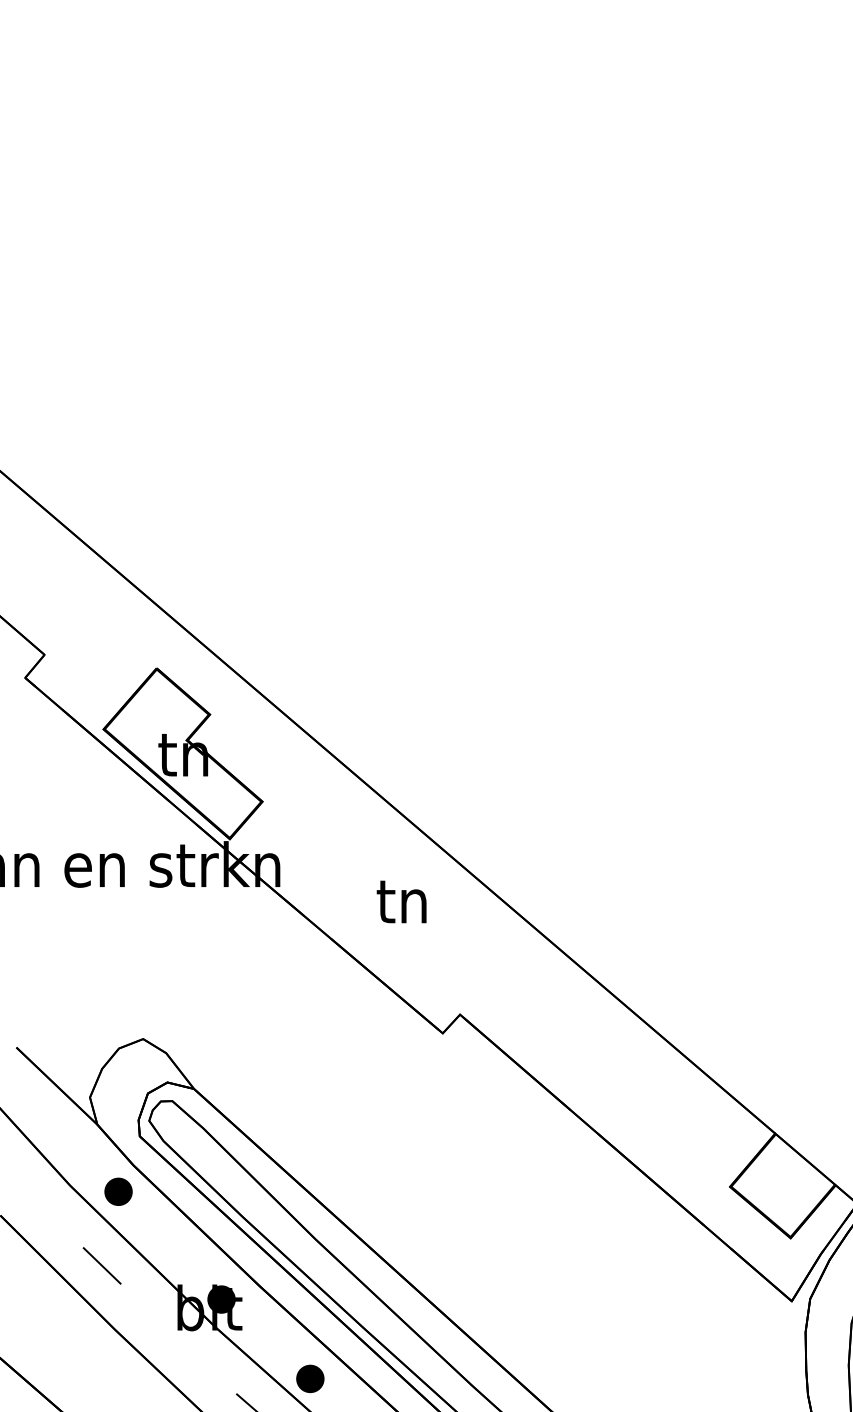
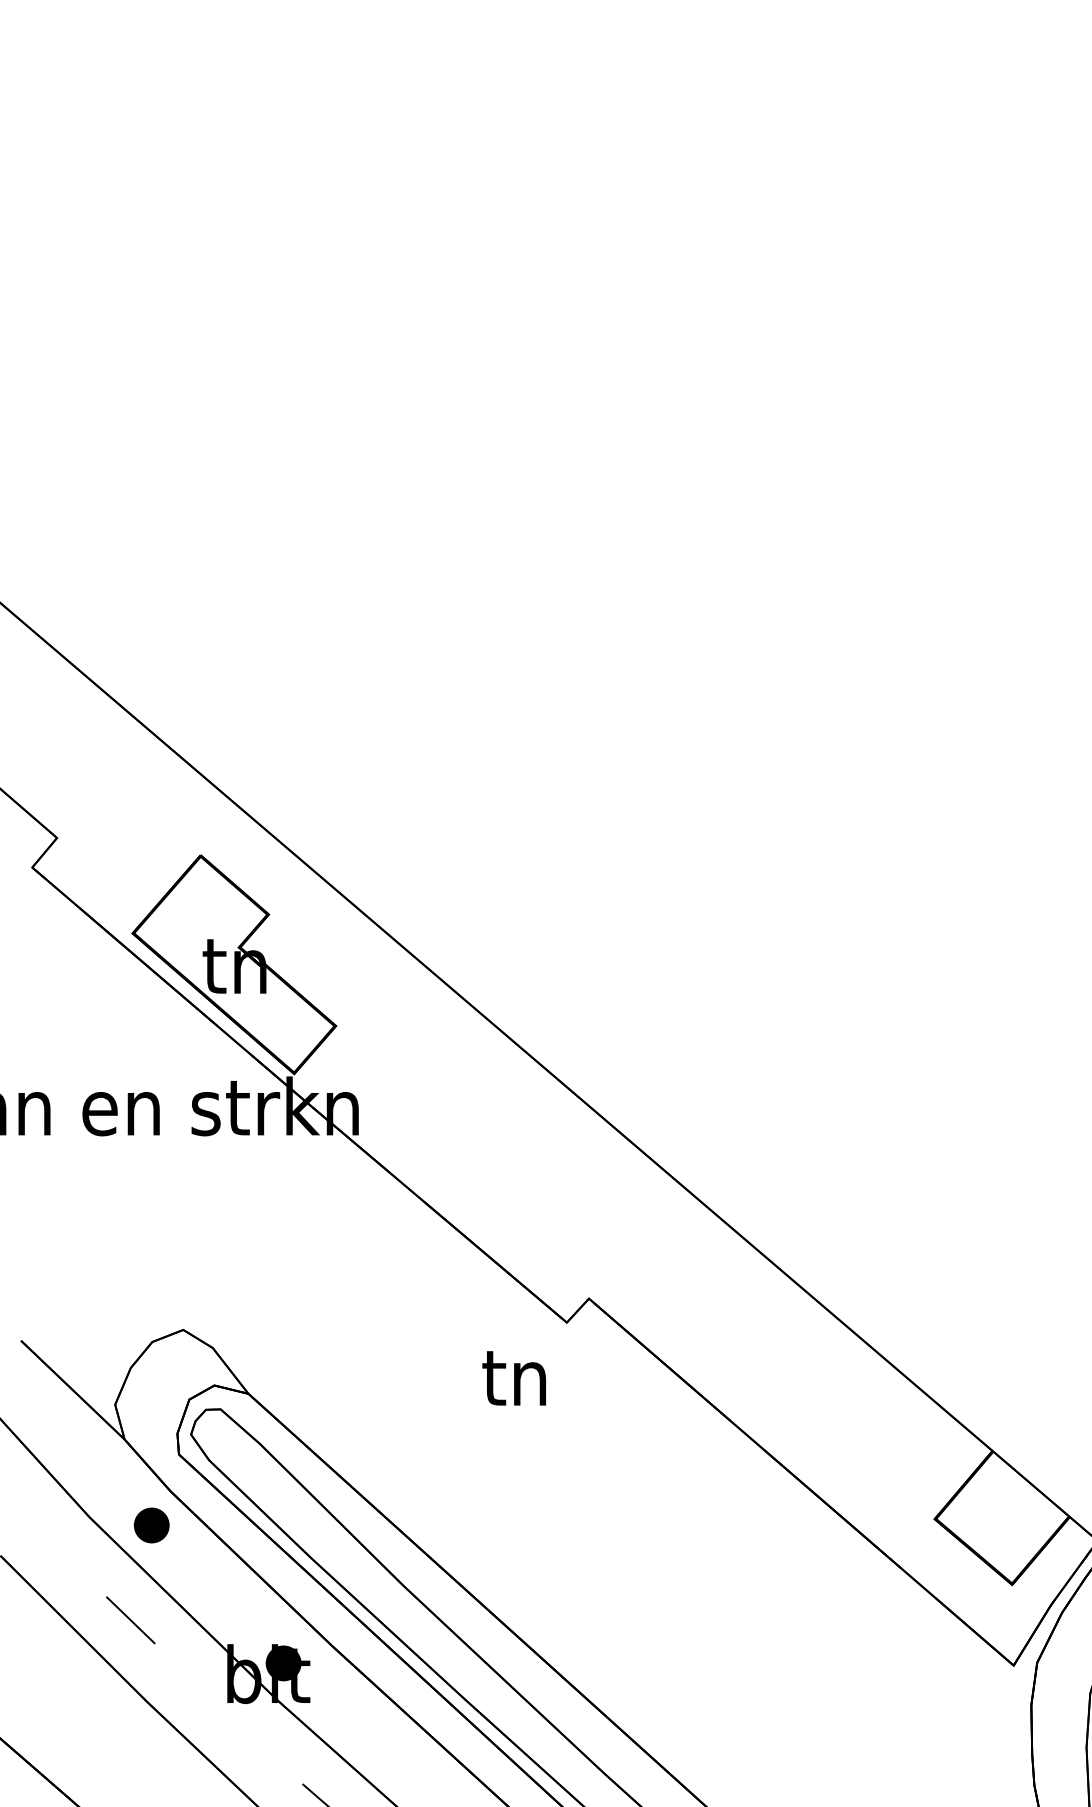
text: (401, 902) -> (513, 1378), moved
part: (310, 1378) -> (397, 1764), removed

